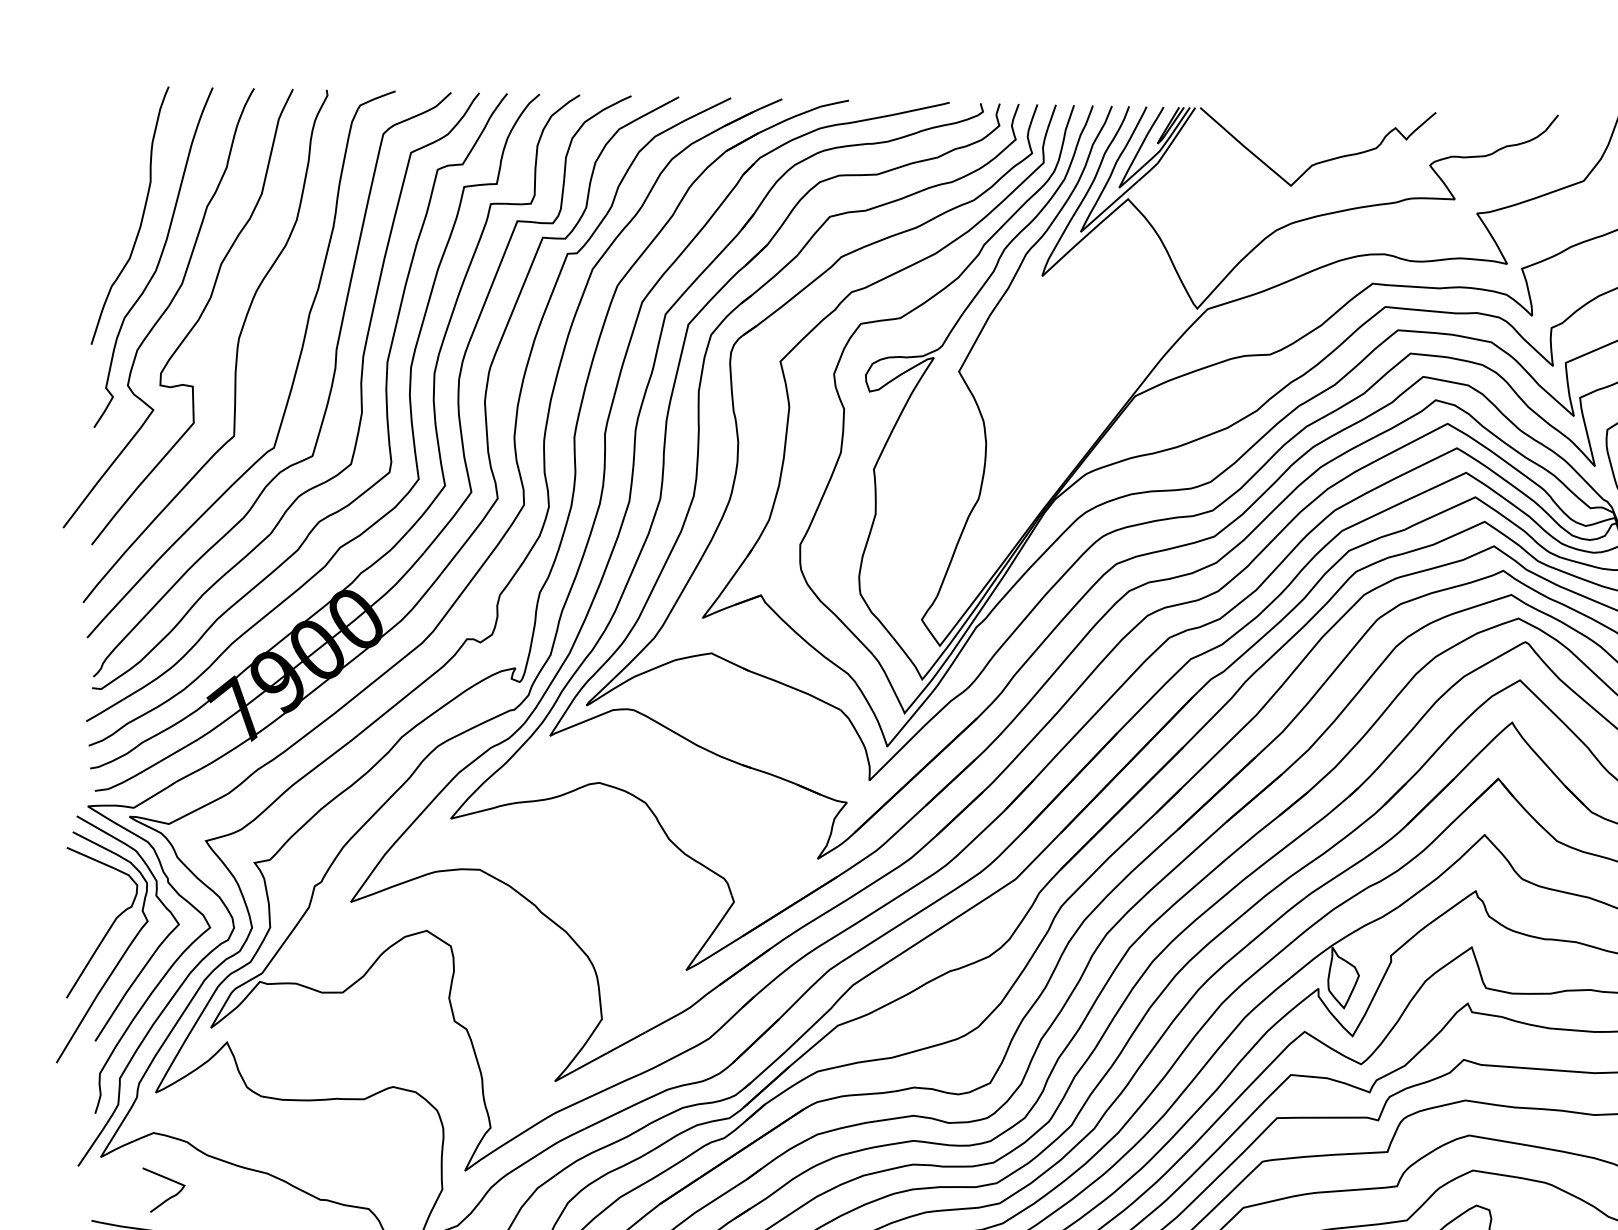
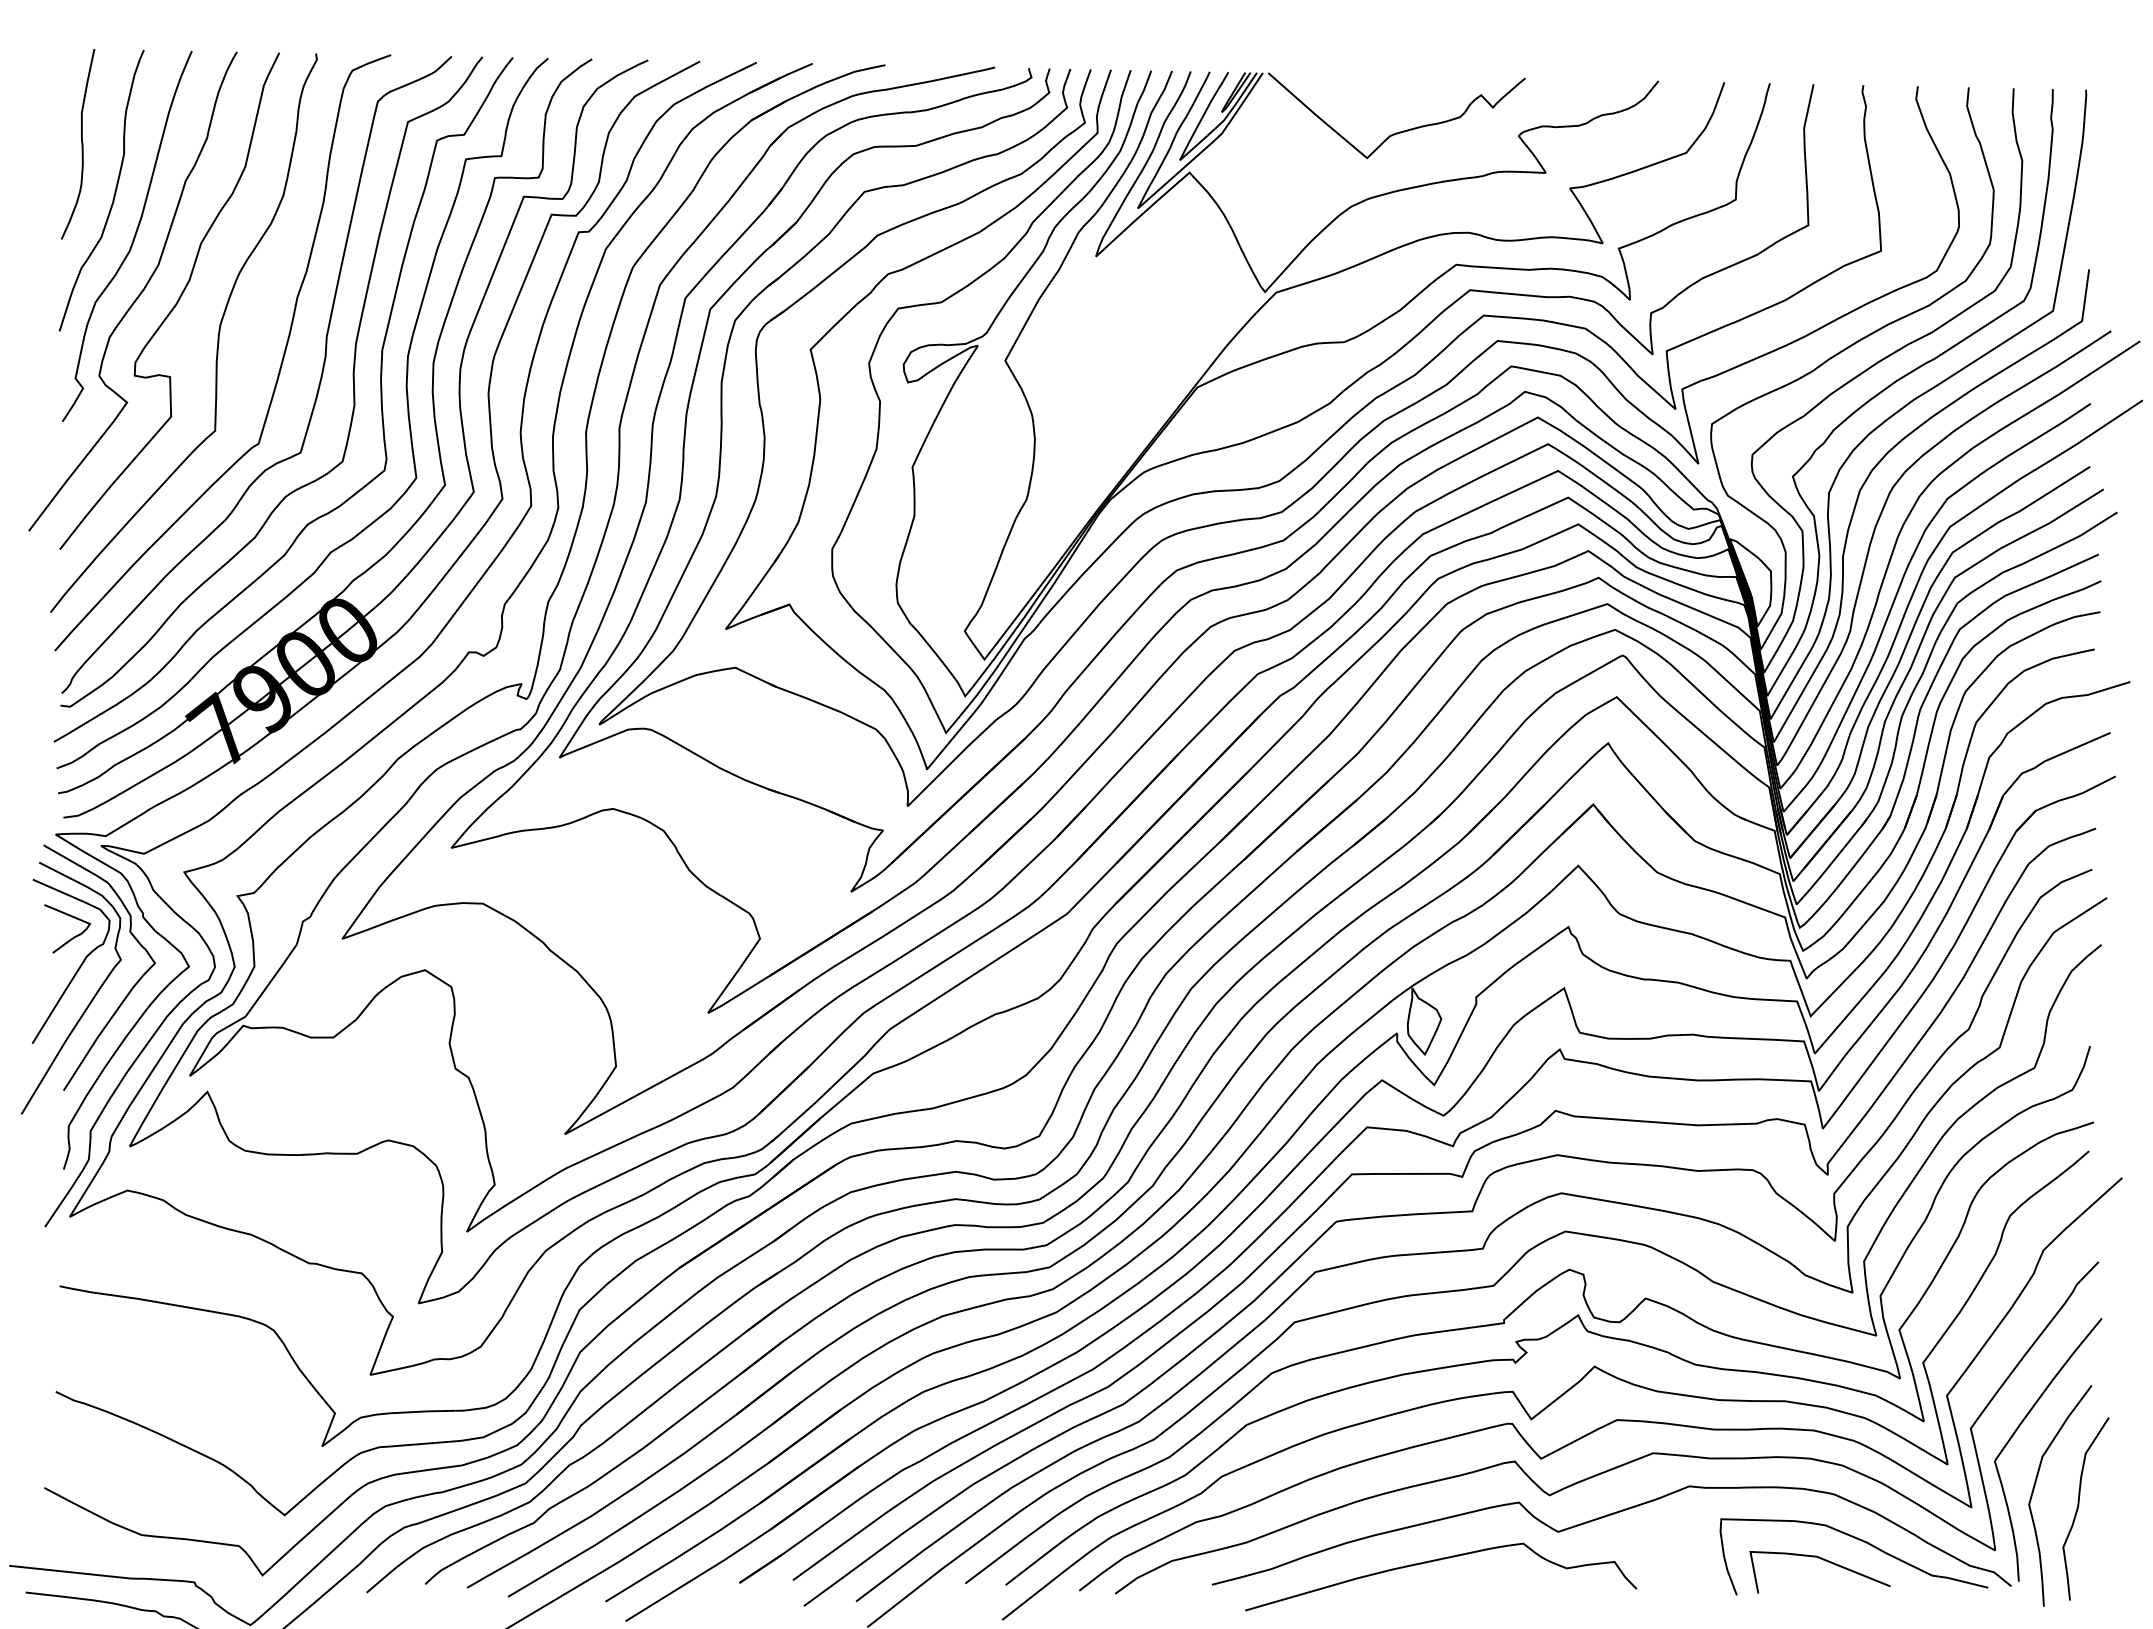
curve: (111, 173) -> (81, 144), added
curve: (168, 1198) -> (72, 937), moved

